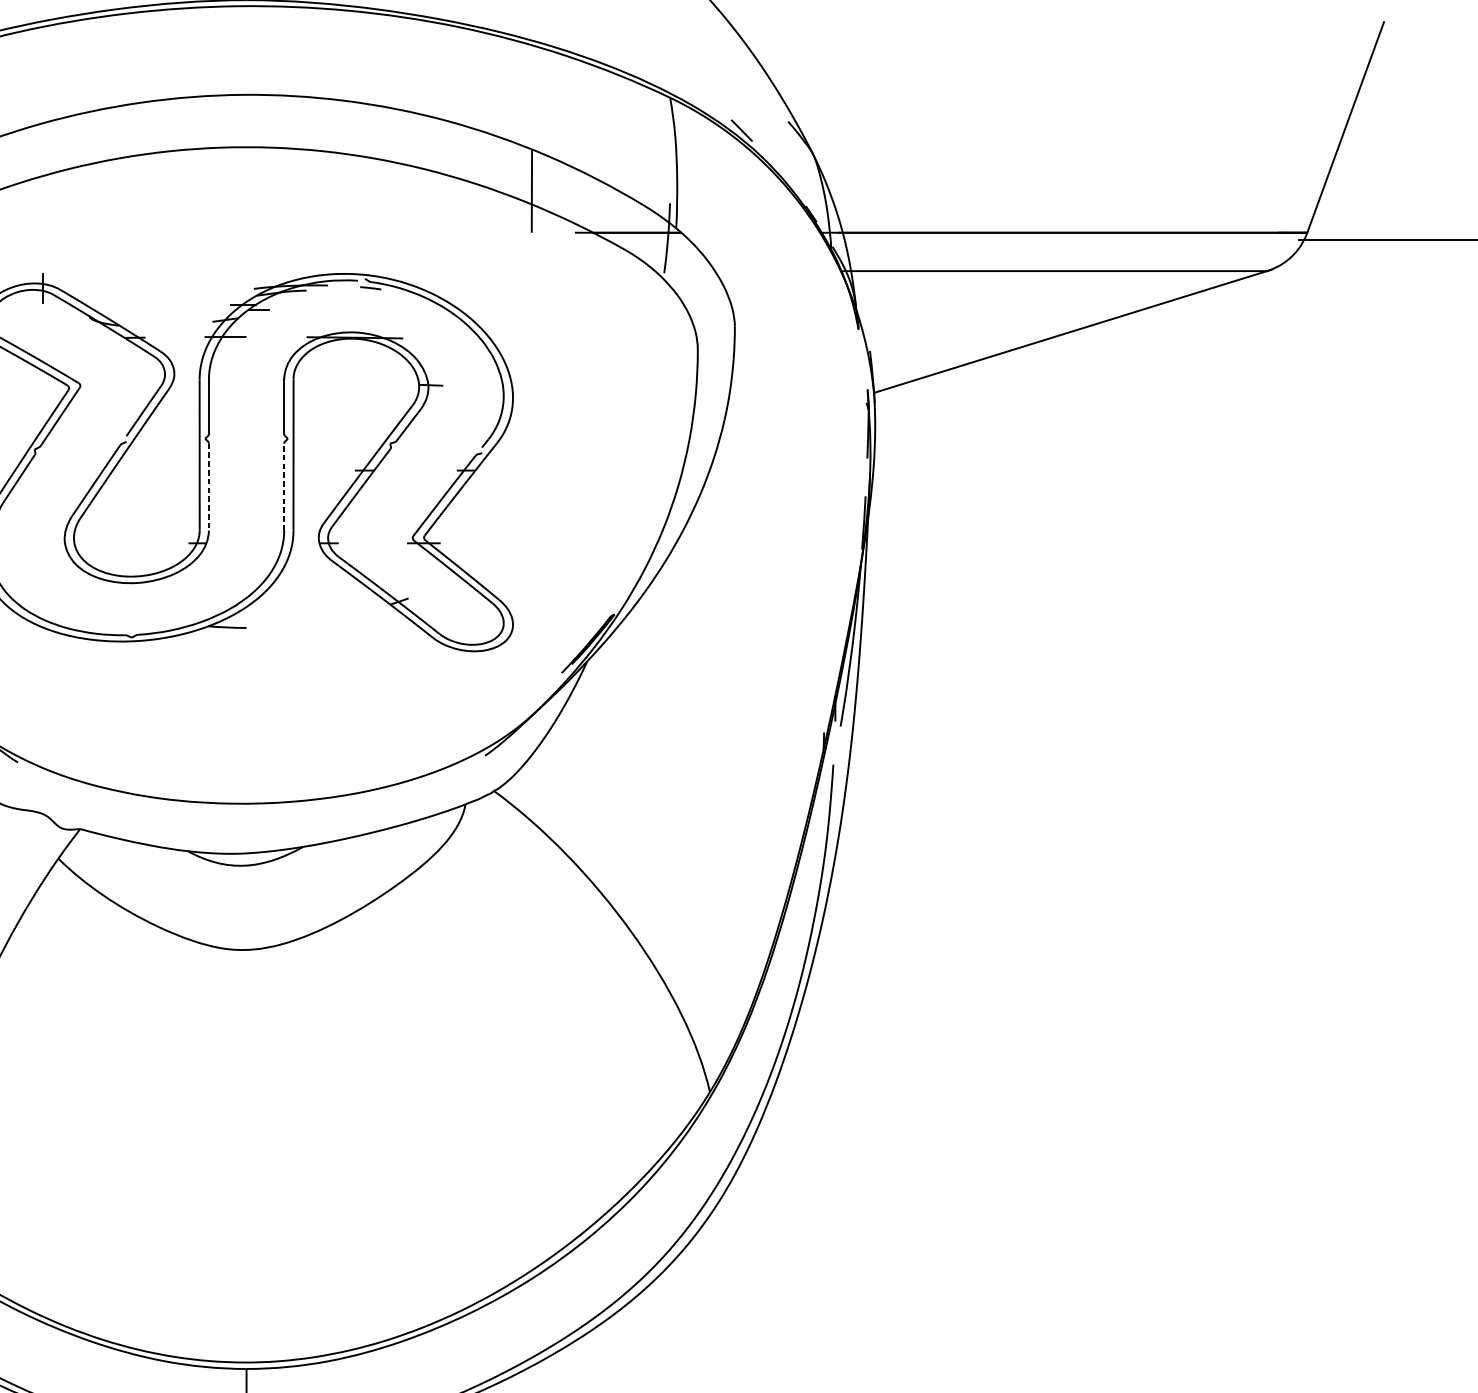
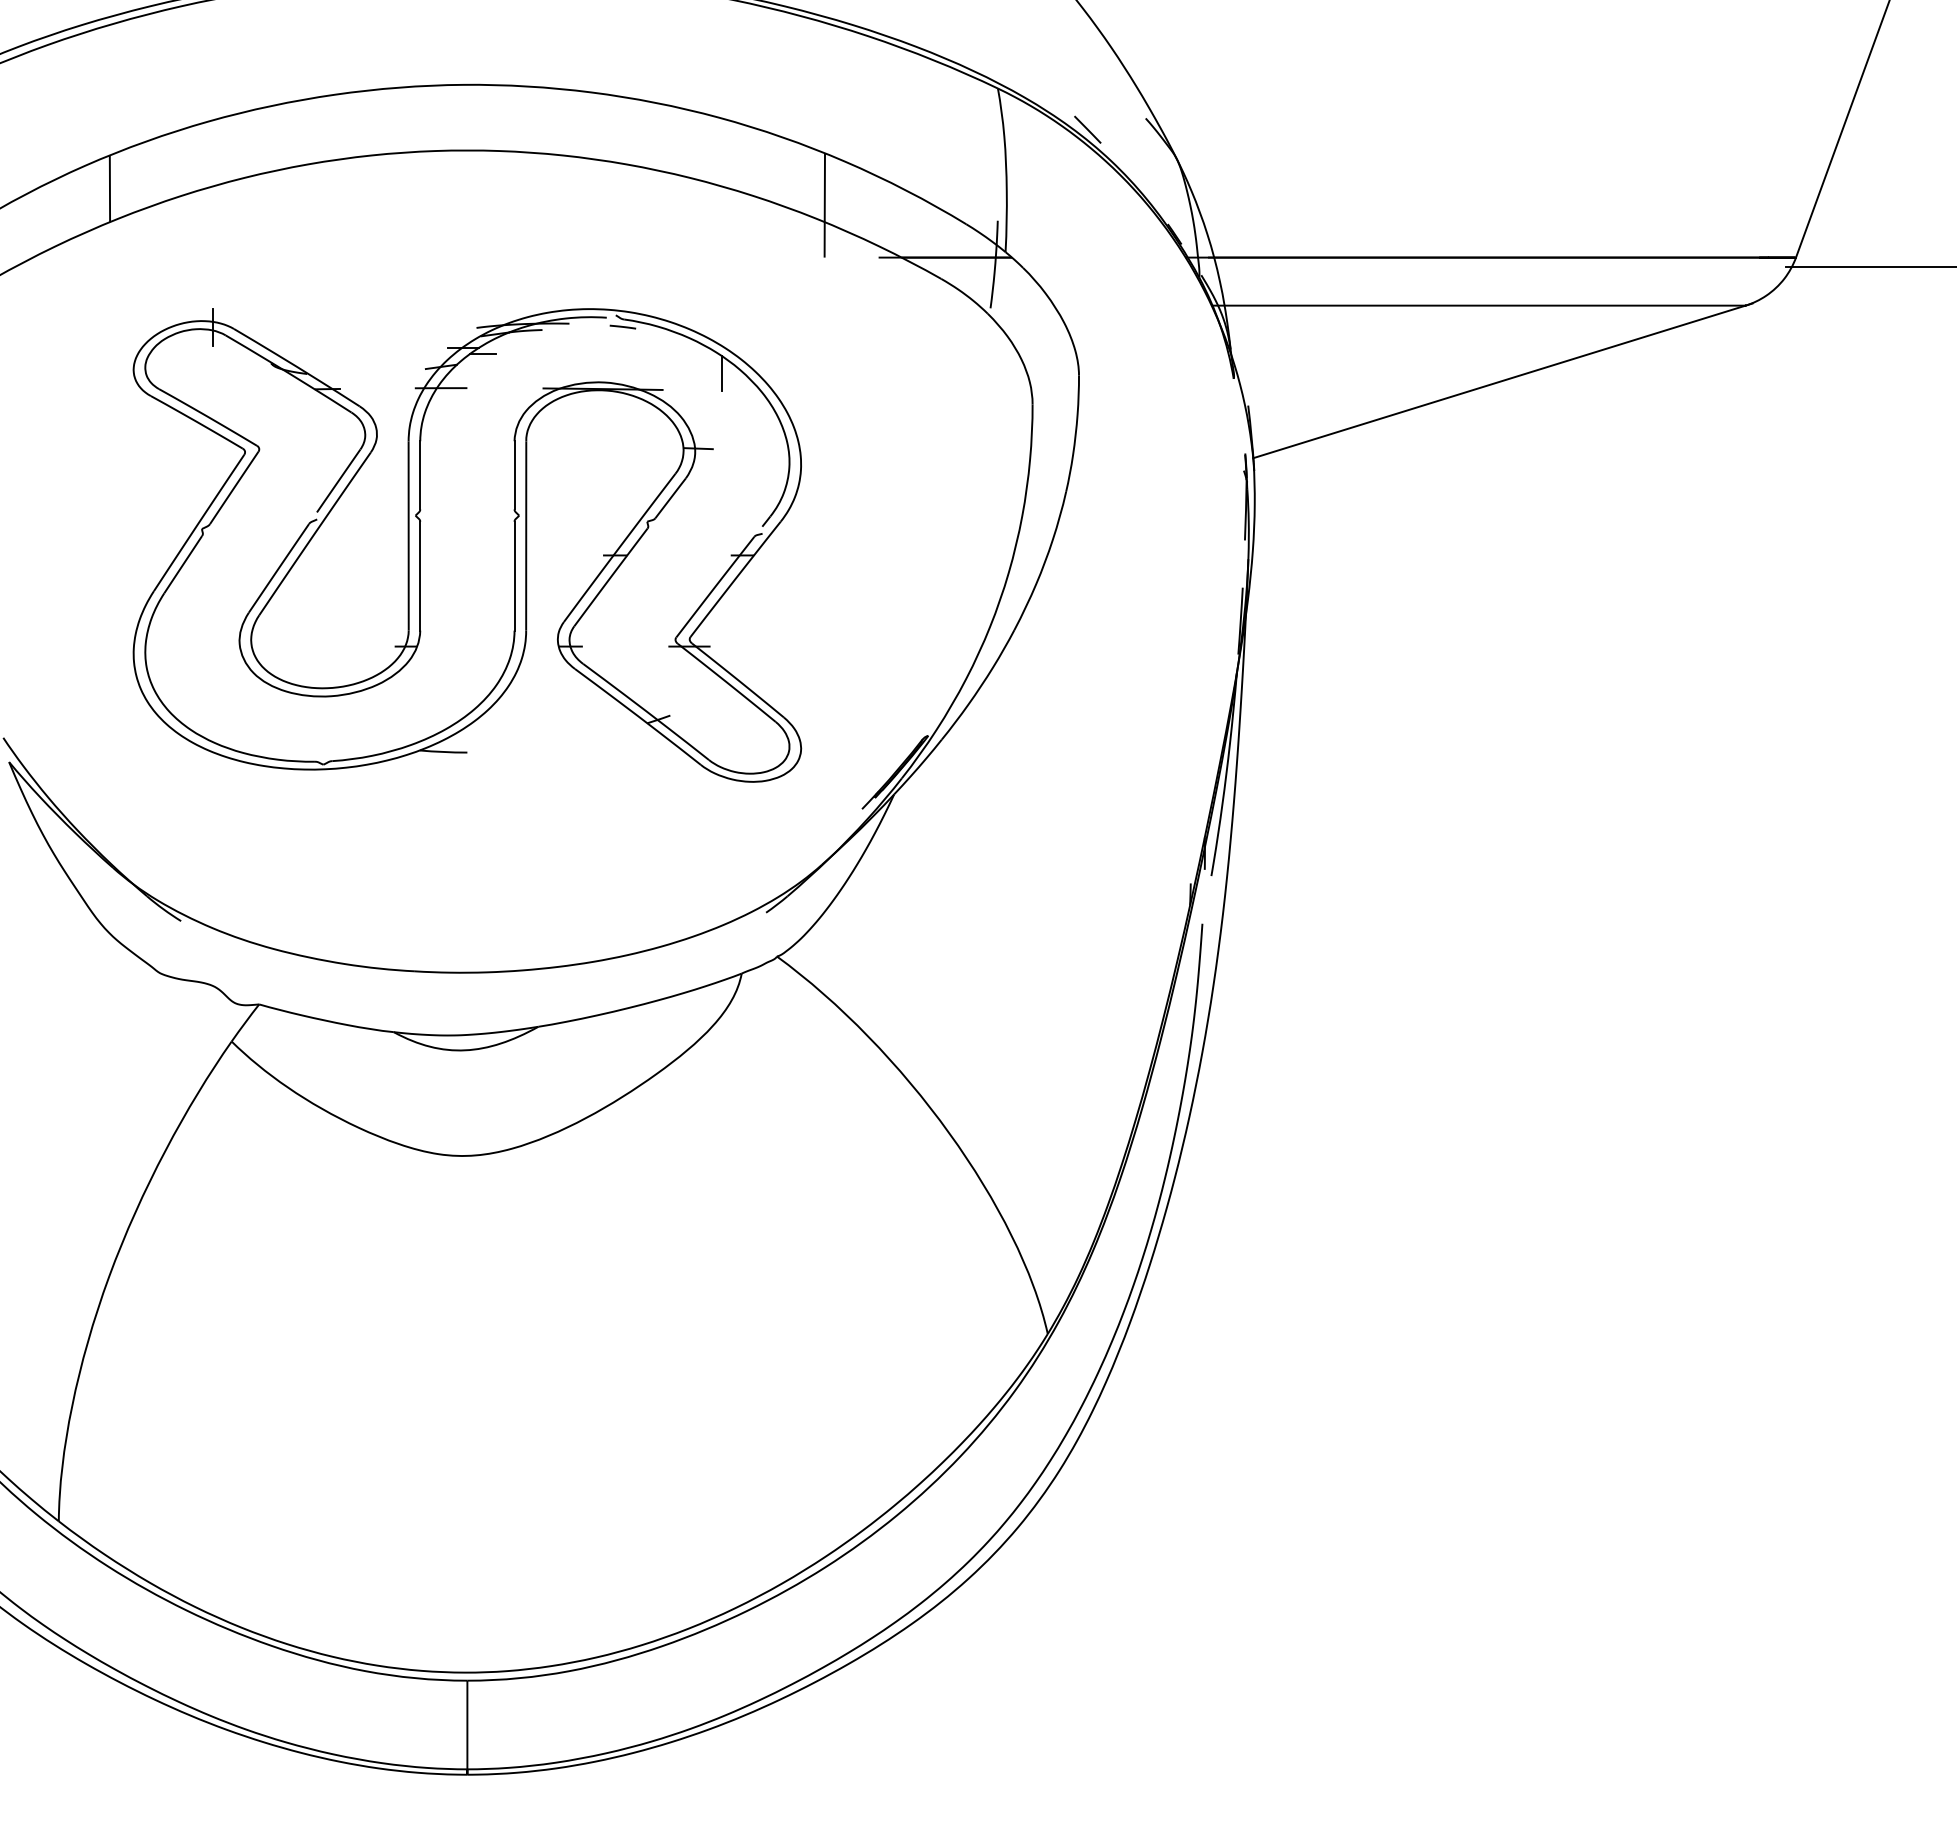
line: (449, 325) -> (721, 373), added
line: (284, 486) -> (514, 575), dashed -> solid
line: (209, 487) -> (420, 576), dashed -> solid

